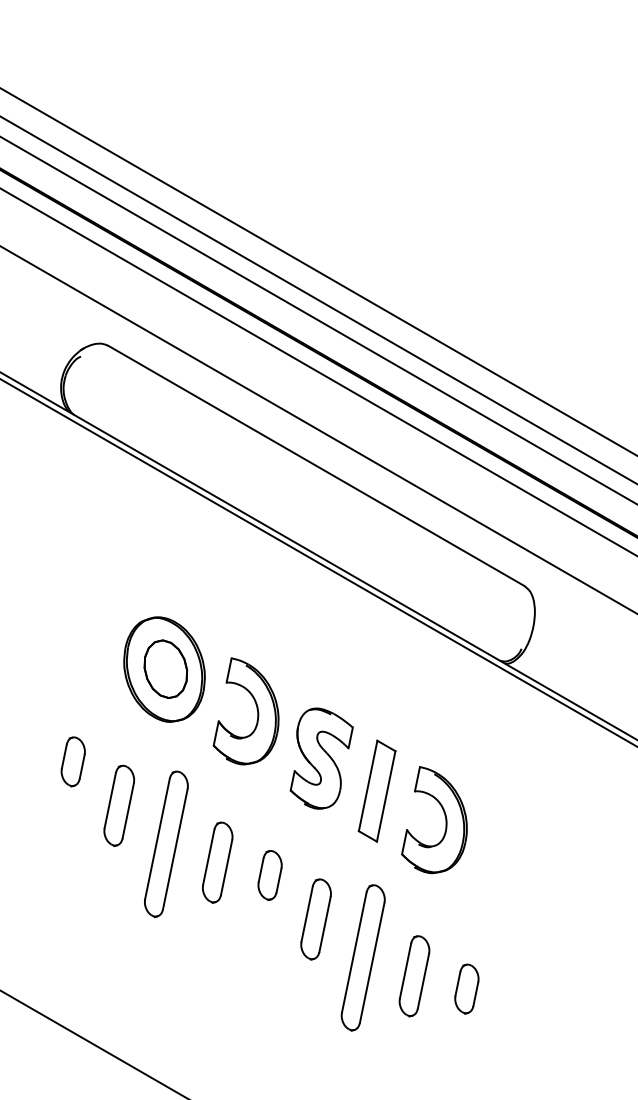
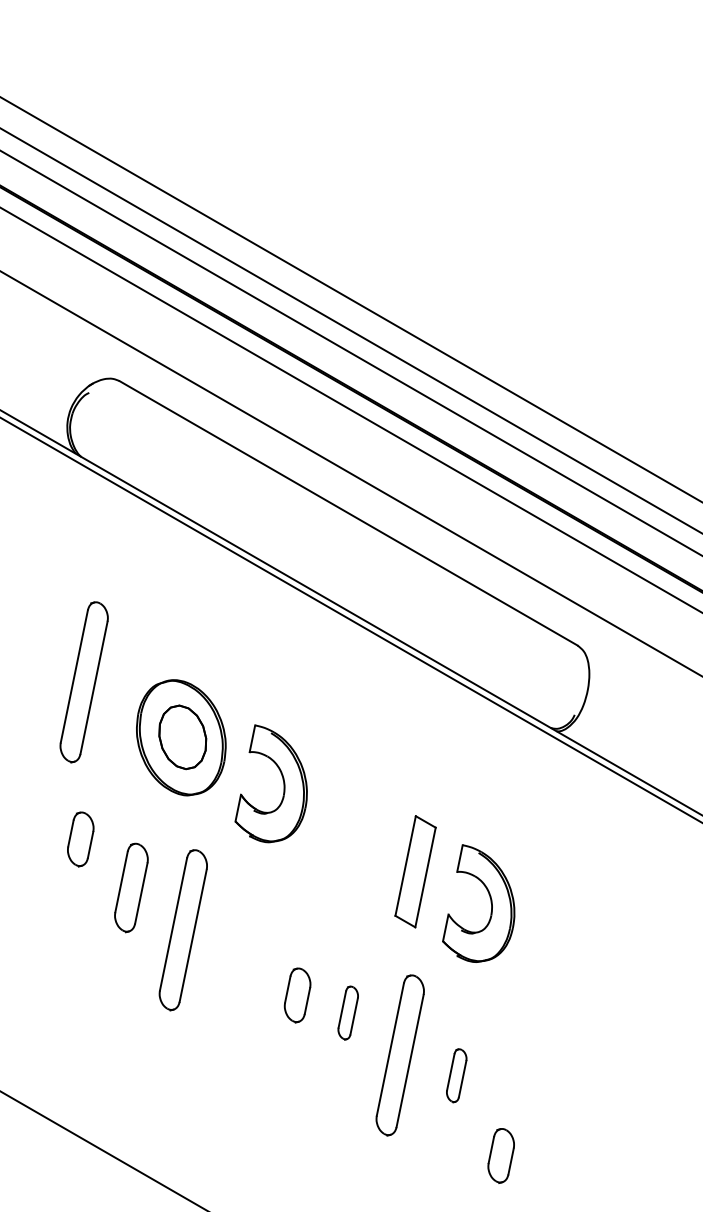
part: (76, 619) -> (84, 682), added
part: (321, 758) -> (354, 835), removed
part: (217, 862) -> (239, 950), removed
part: (269, 875) -> (296, 995), moved
part: (315, 919) -> (347, 1013), size x0.6
part: (414, 976) -> (456, 1075), size x0.6
part: (466, 988) -> (500, 1155), moved

